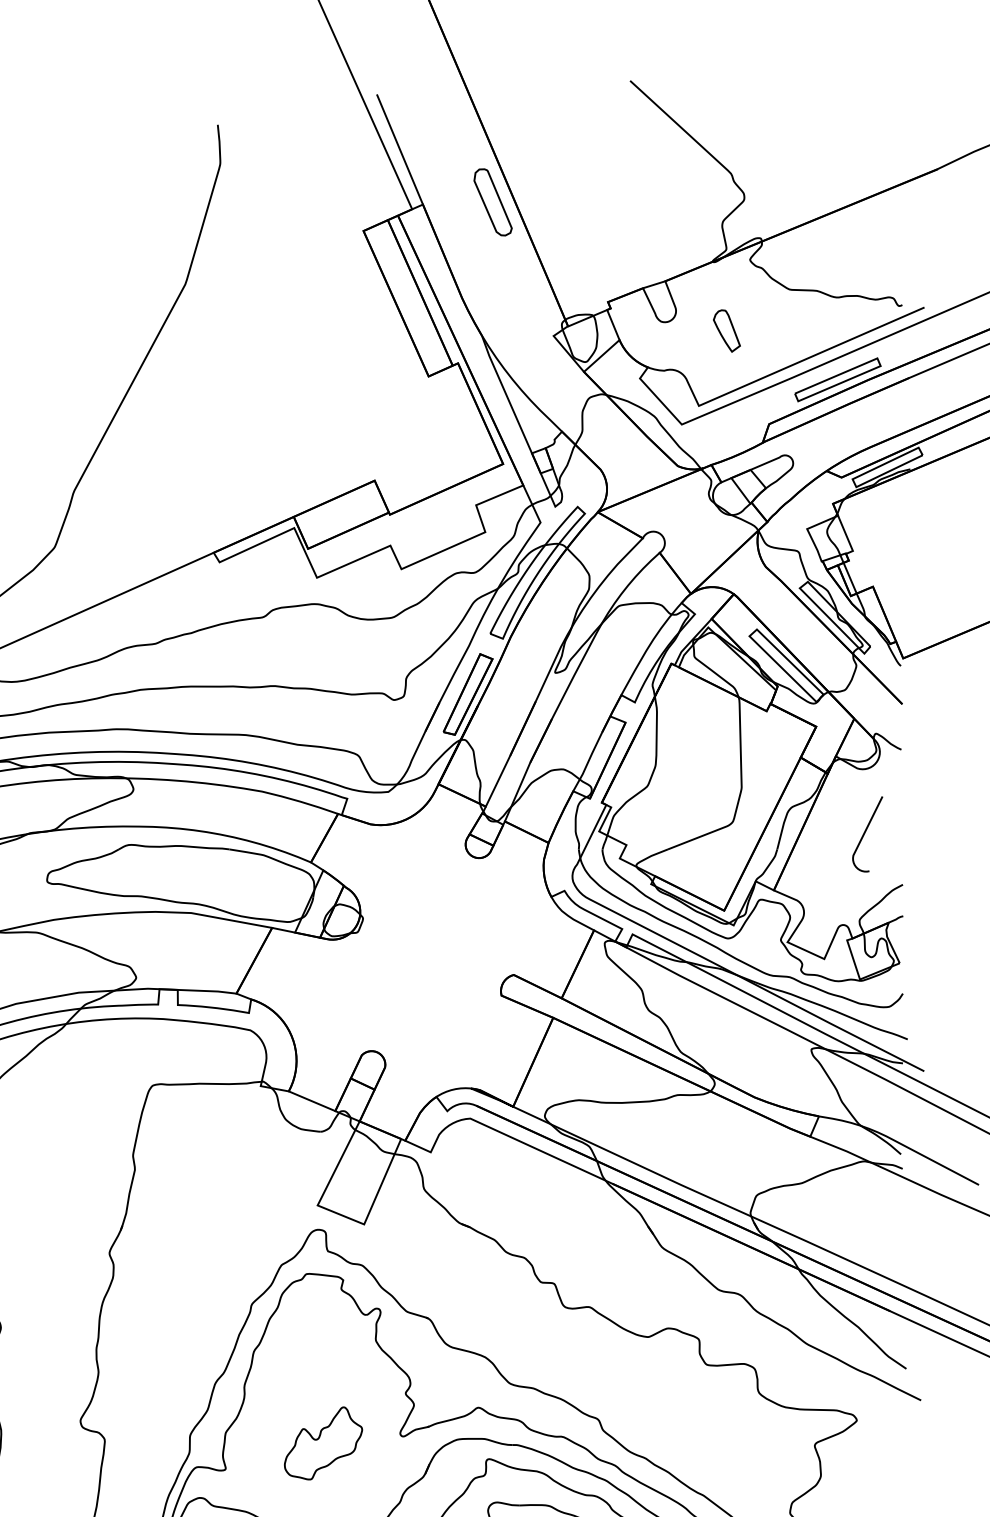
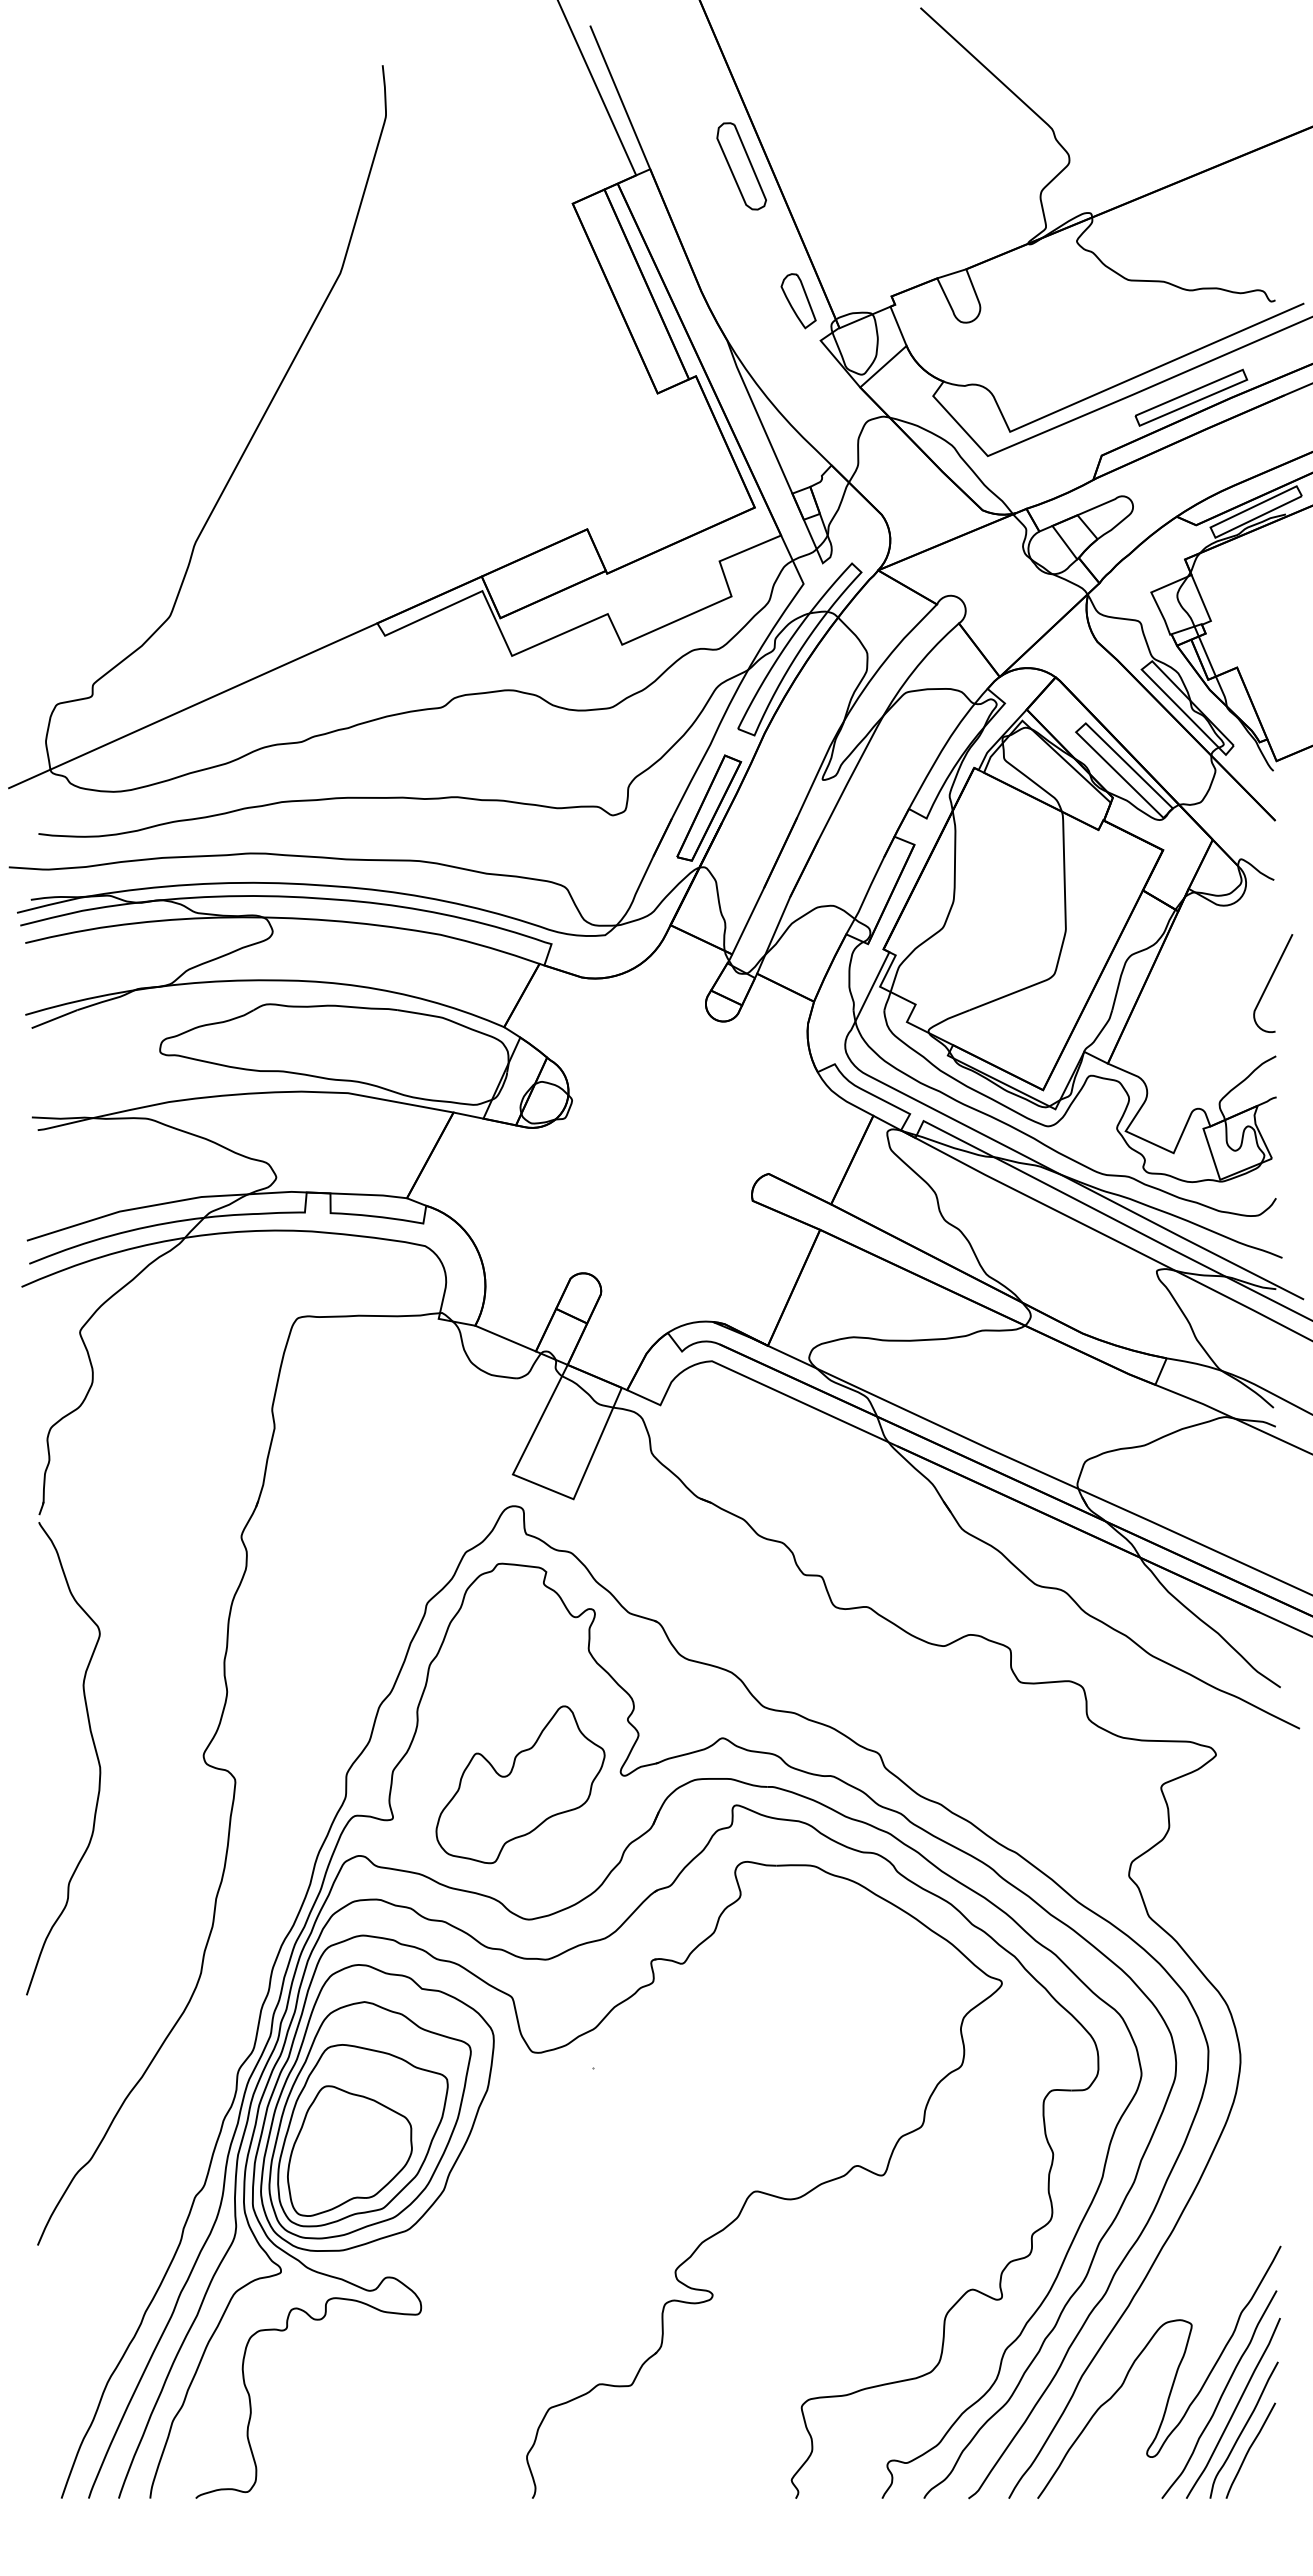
part: (726, 331) -> (798, 301), moved
curve: (865, 832) -> (1270, 981), moved
part: (323, 1443) -> (520, 1784), size x1.67

